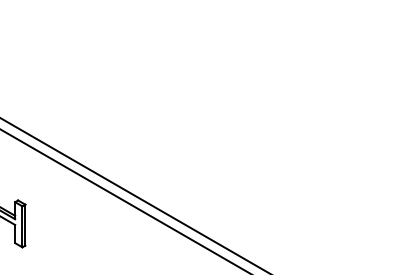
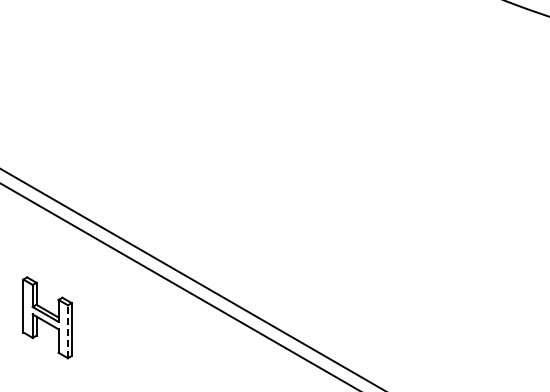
line: (22, 226) -> (67, 331), solid -> dashed

